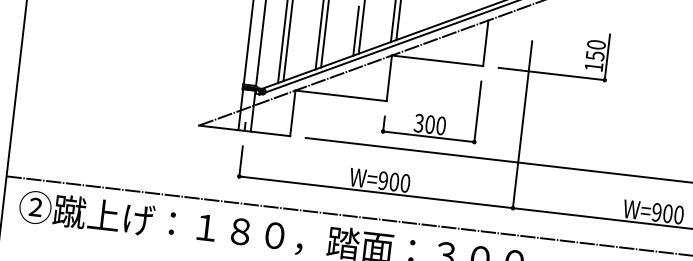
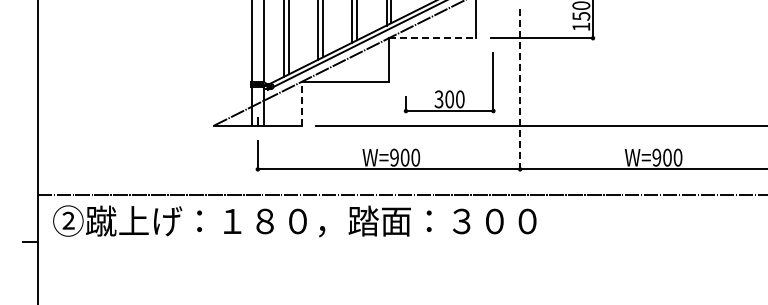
line: (437, 61) -> (432, 38), solid -> dashed
line: (292, 113) -> (301, 103), solid -> dashed
part: (431, 115) -> (449, 90), moved
line: (522, 125) -> (520, 90), solid -> dashed

